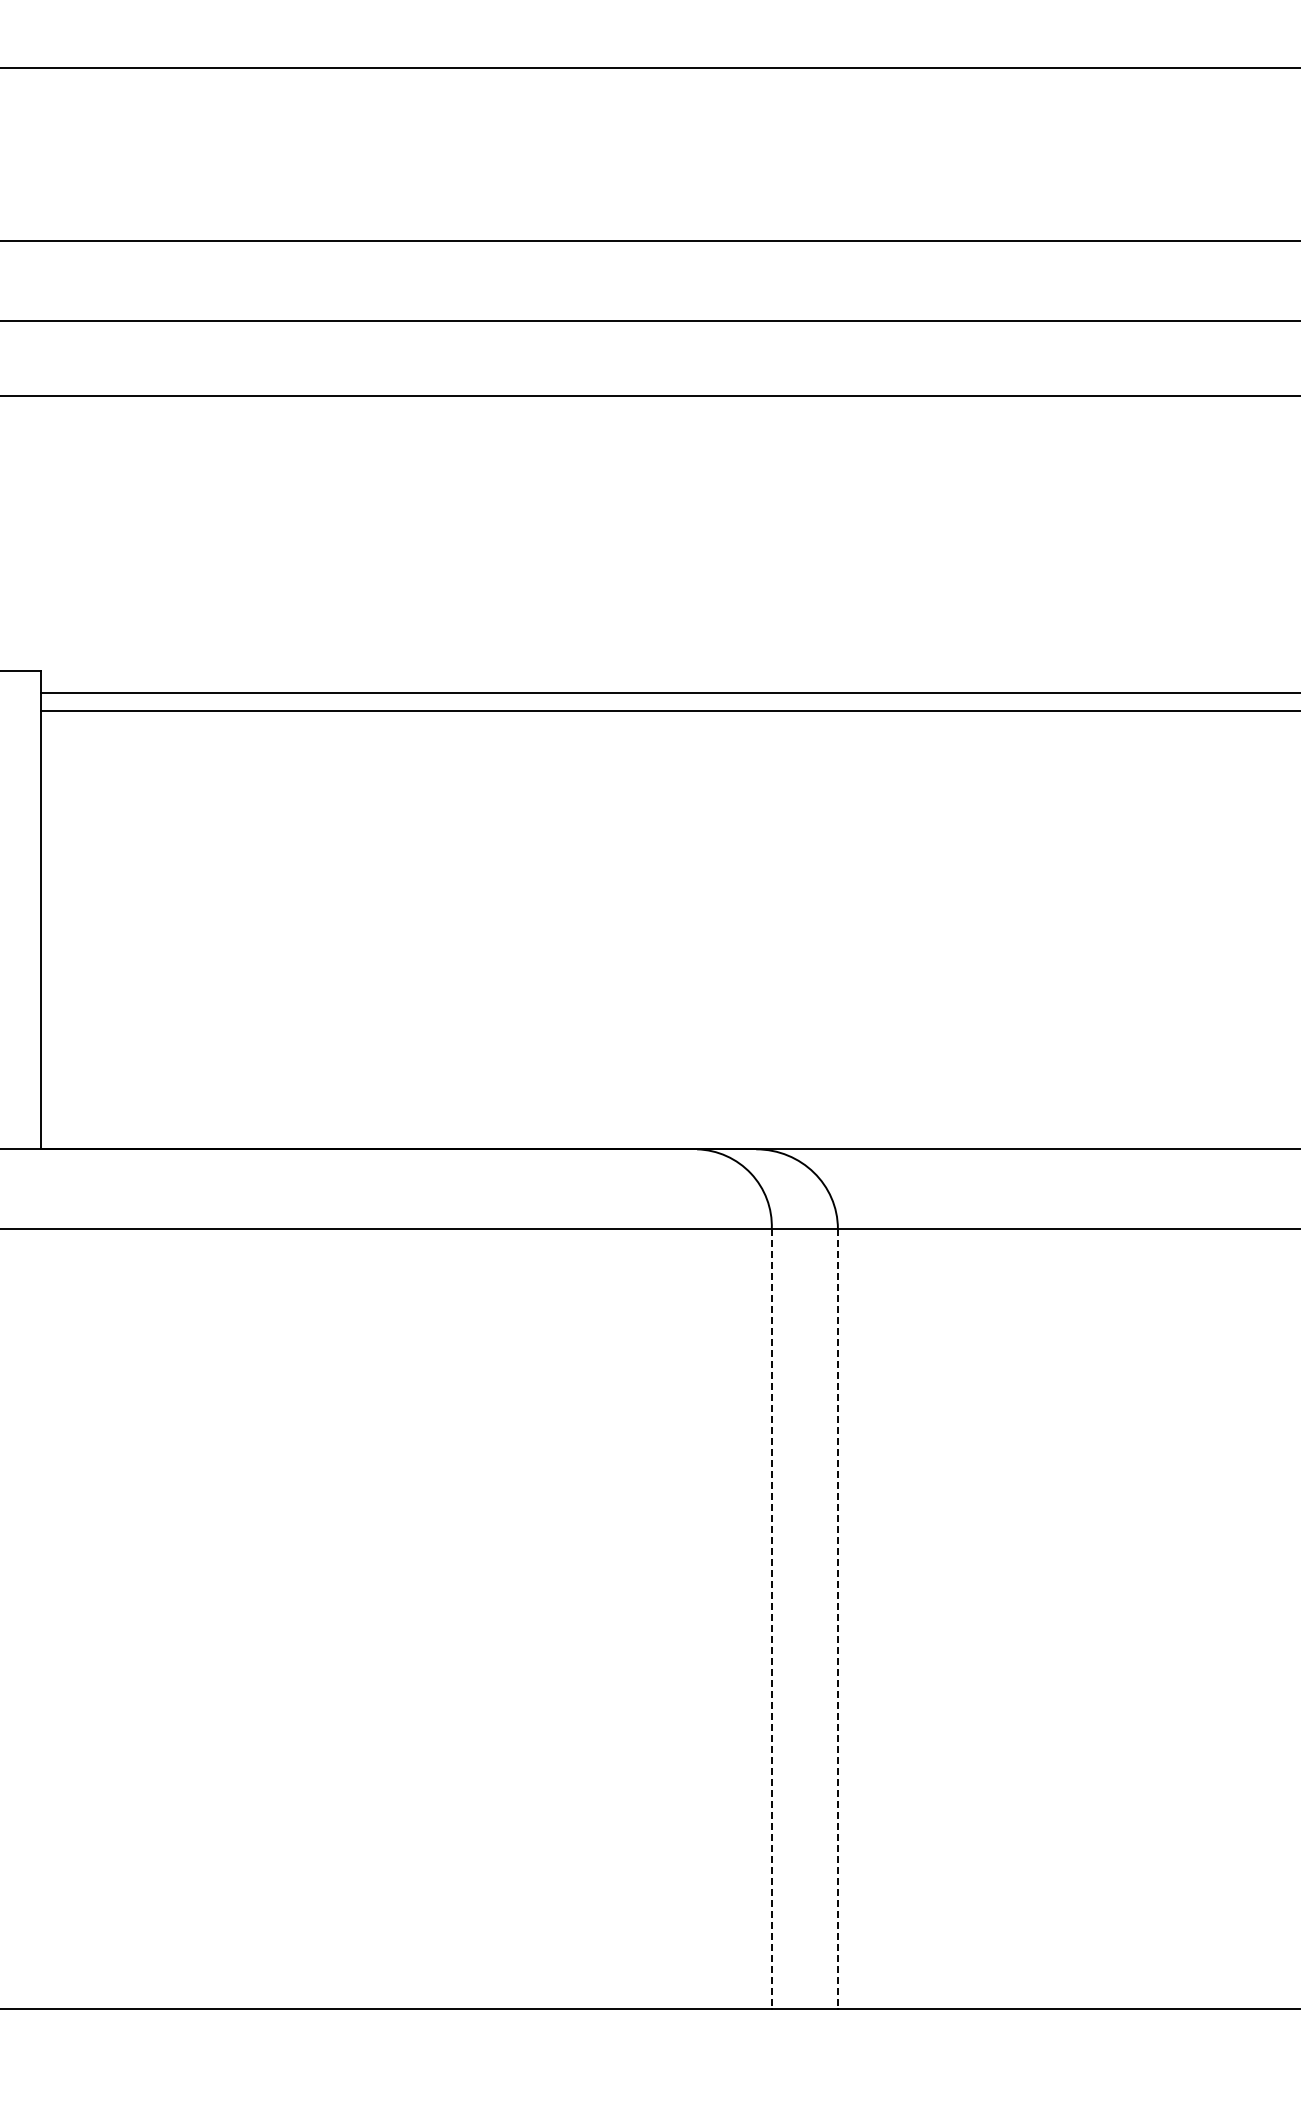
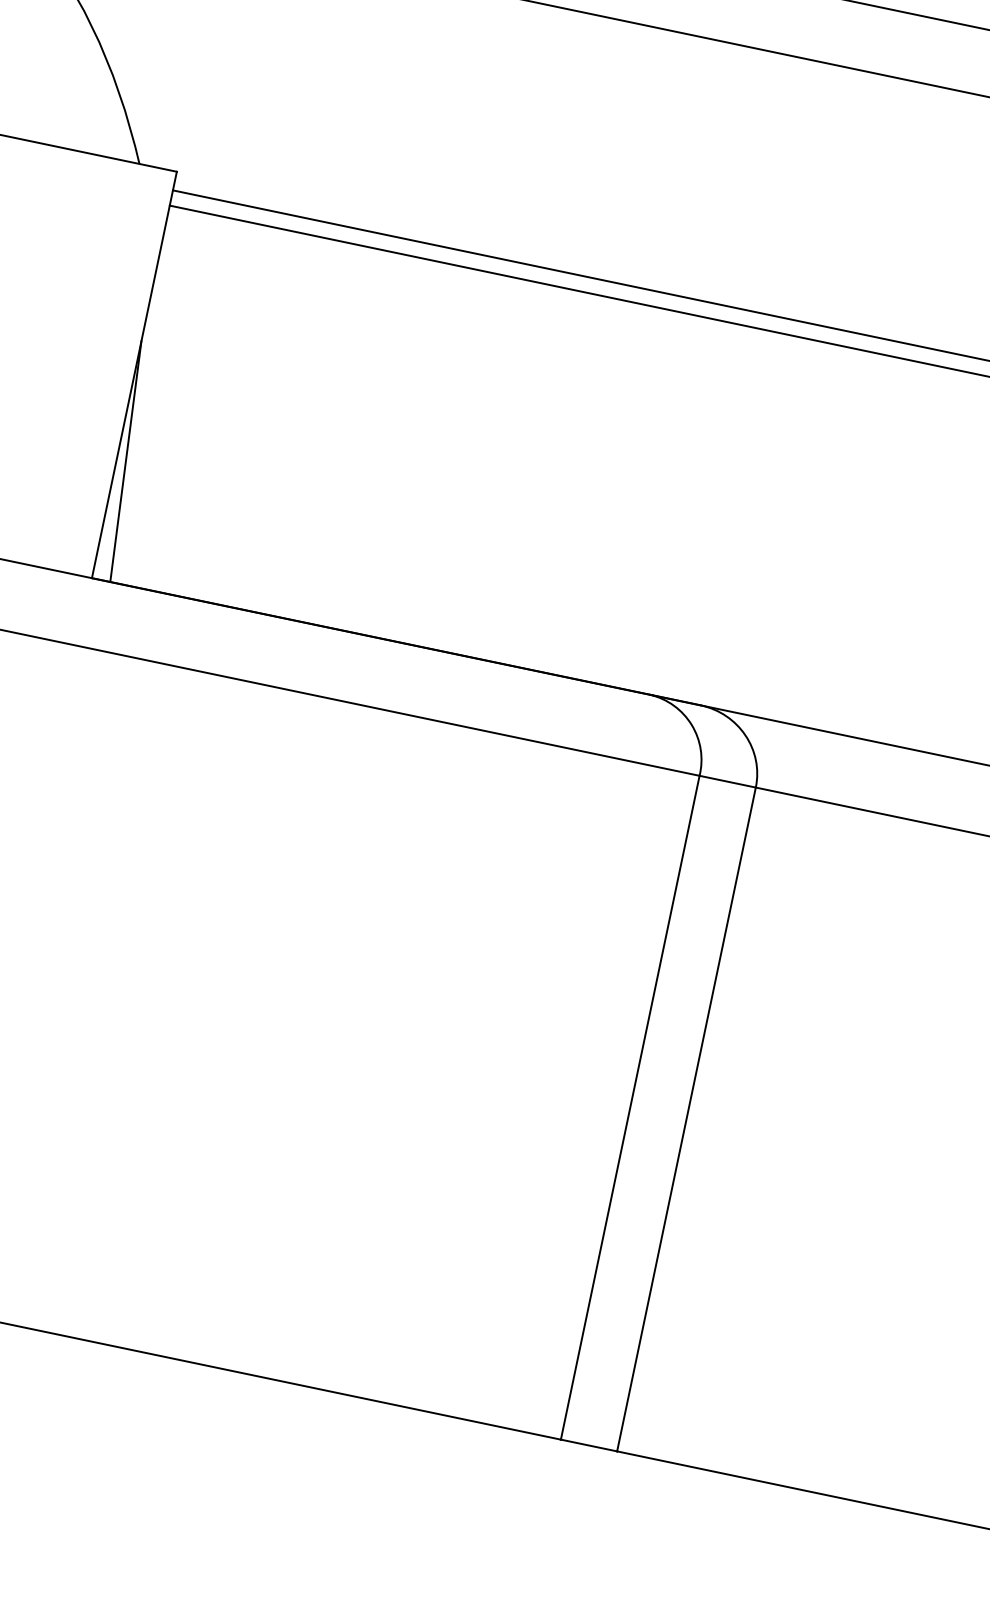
line: (51, 1009) -> (125, 461), added
line: (771, 1619) -> (629, 1107), dashed -> solid
line: (837, 1619) -> (686, 1119), dashed -> solid

